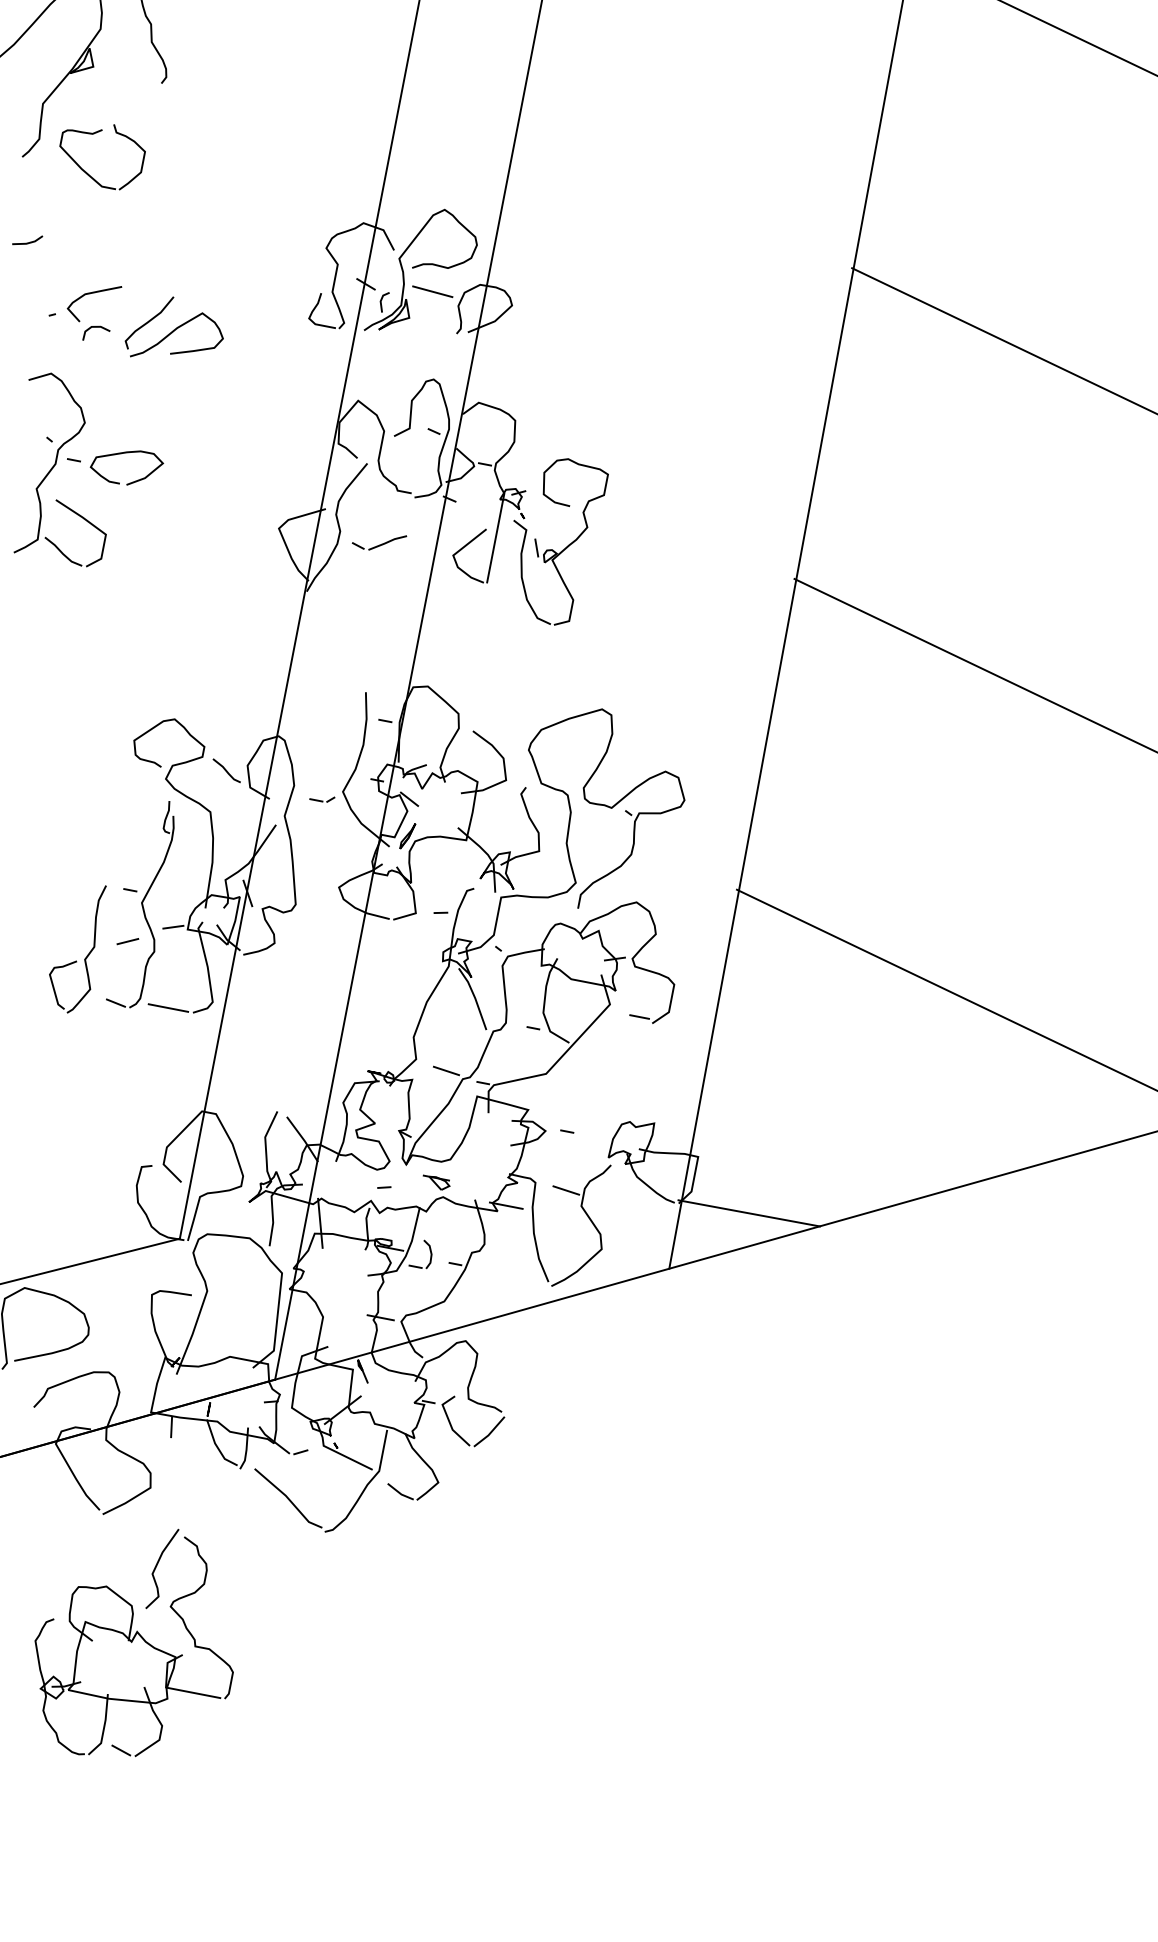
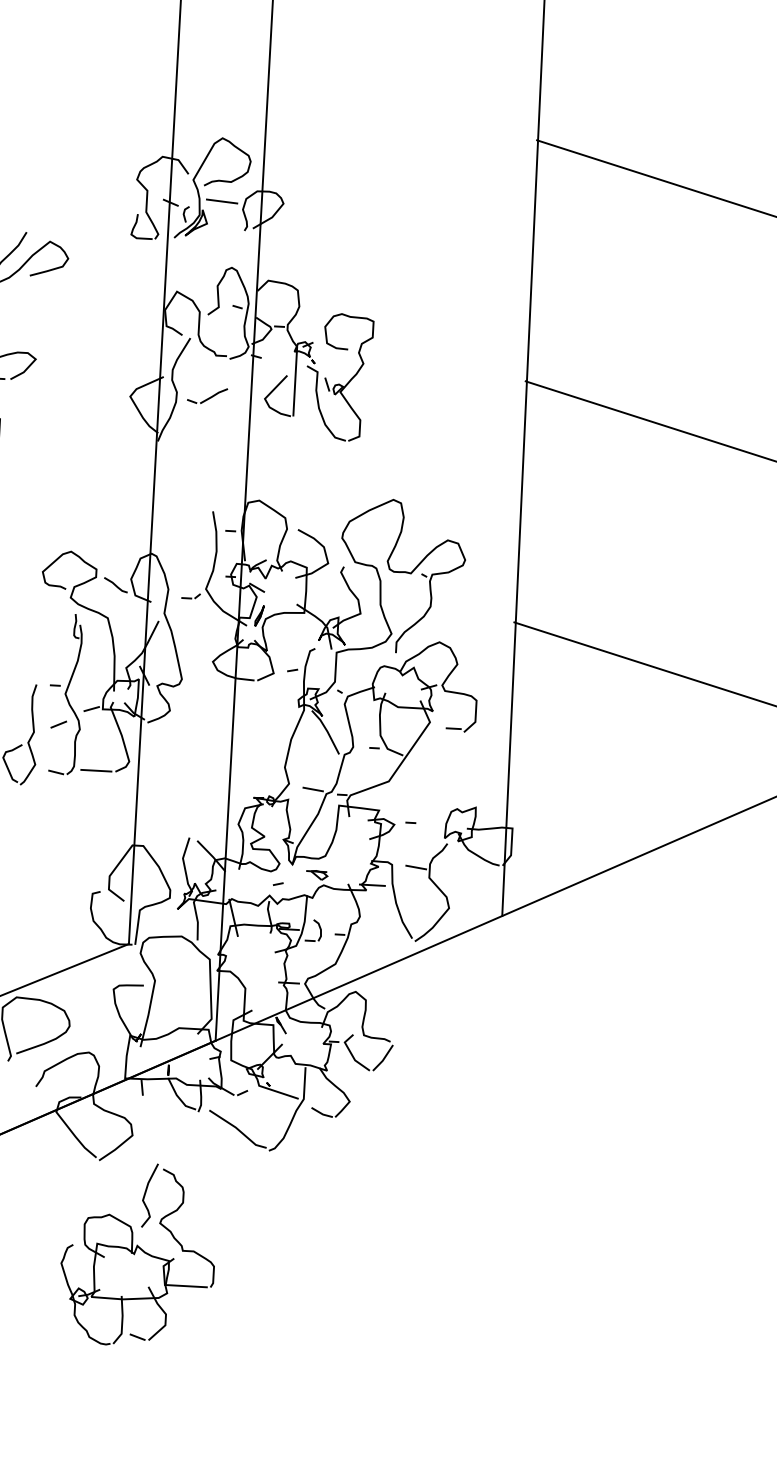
line: (749, 1213) -> (557, 865), removed

